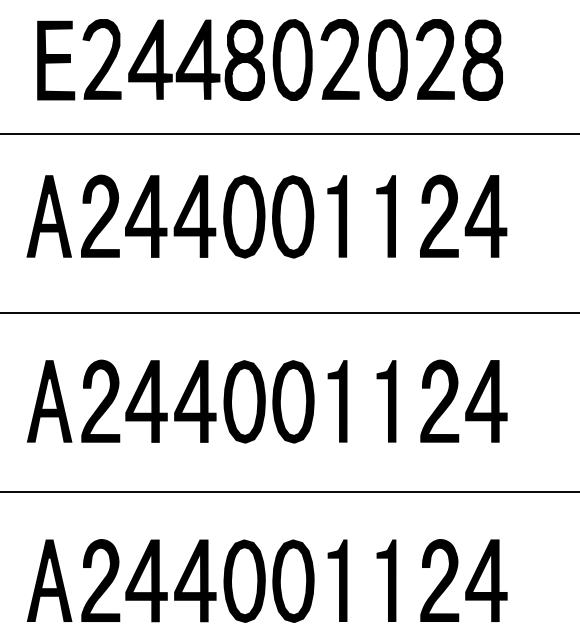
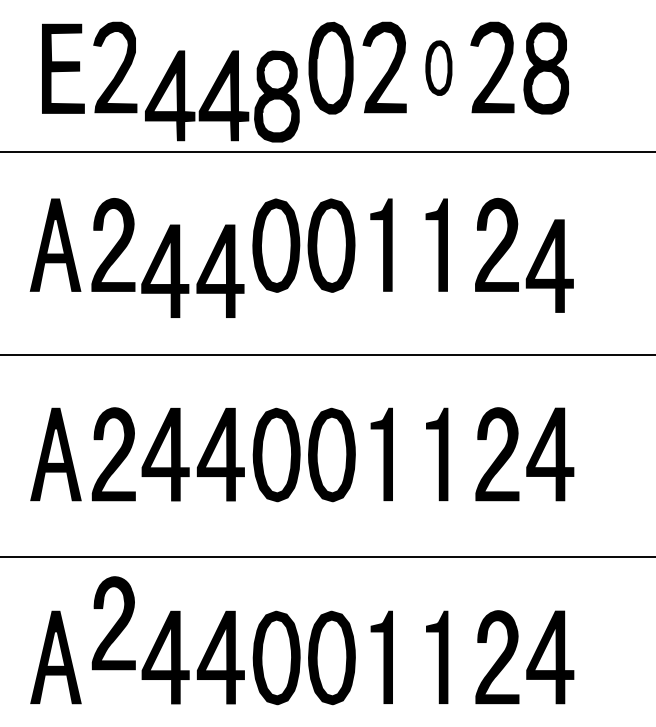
part: (387, 59) -> (438, 67), size x0.6
part: (196, 60) -> (222, 96), moved
part: (485, 215) -> (549, 265), moved
part: (177, 220) -> (200, 275), moved
part: (100, 580) -> (113, 623), moved

